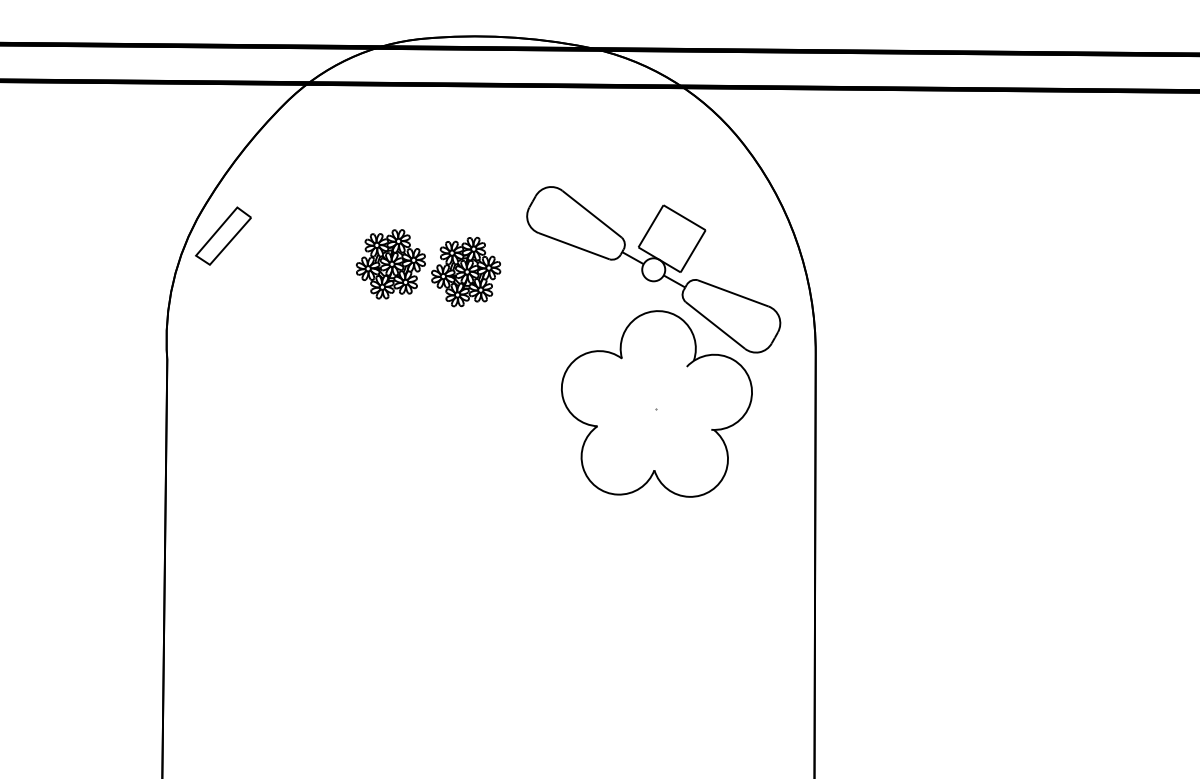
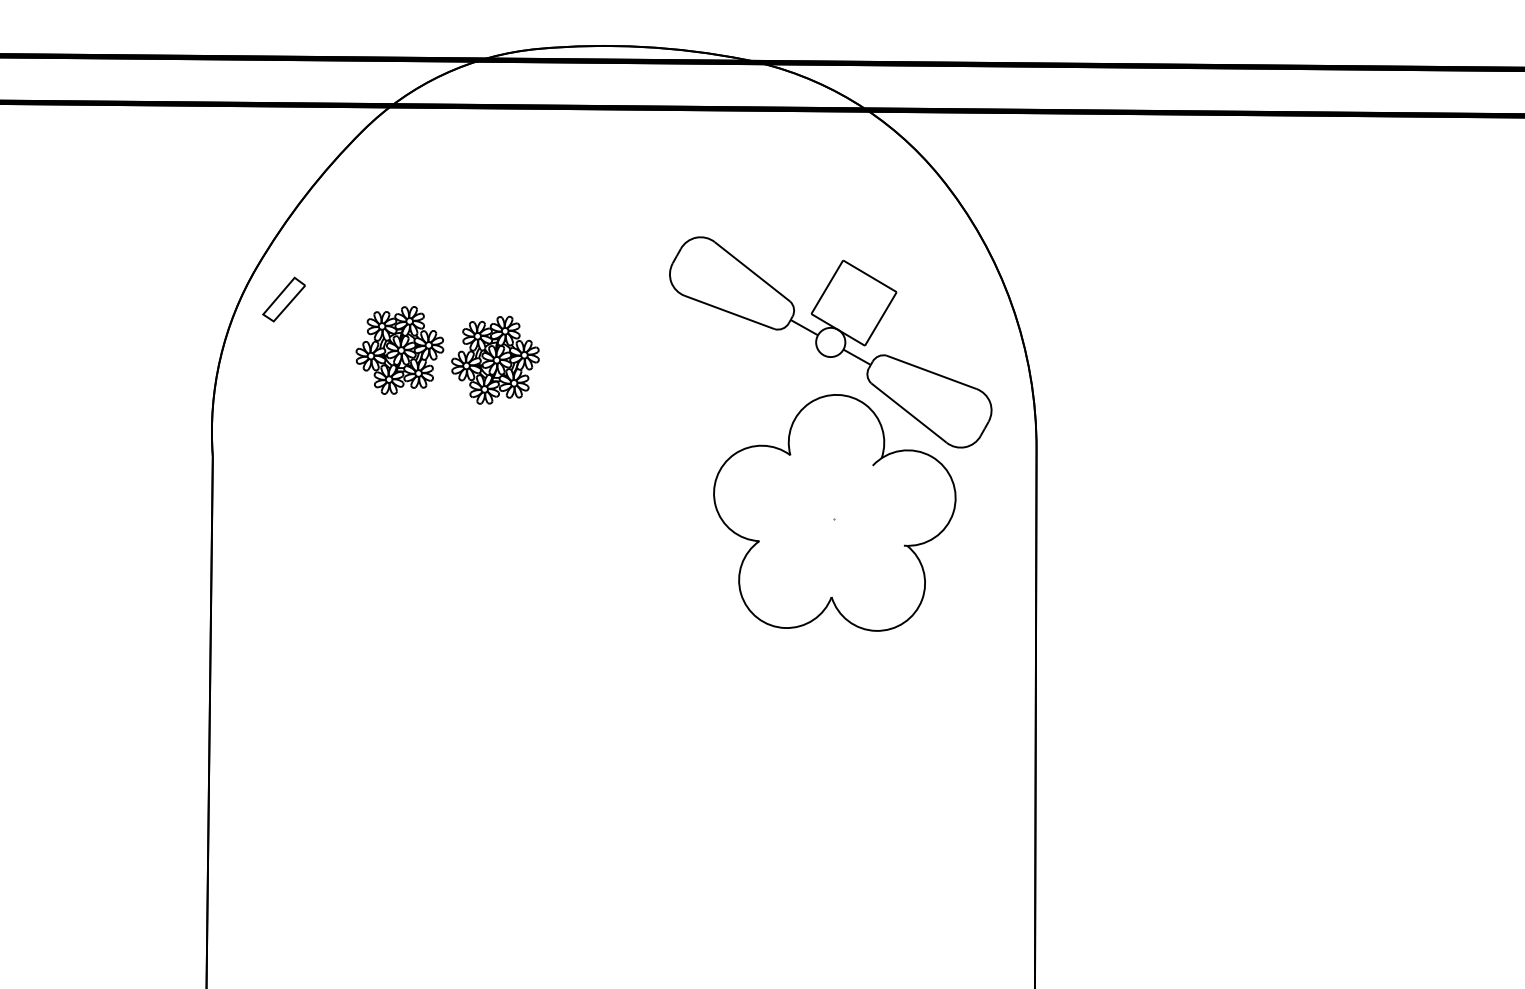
part: (222, 235) -> (283, 299), size x0.6
part: (428, 268) -> (447, 355), moved

